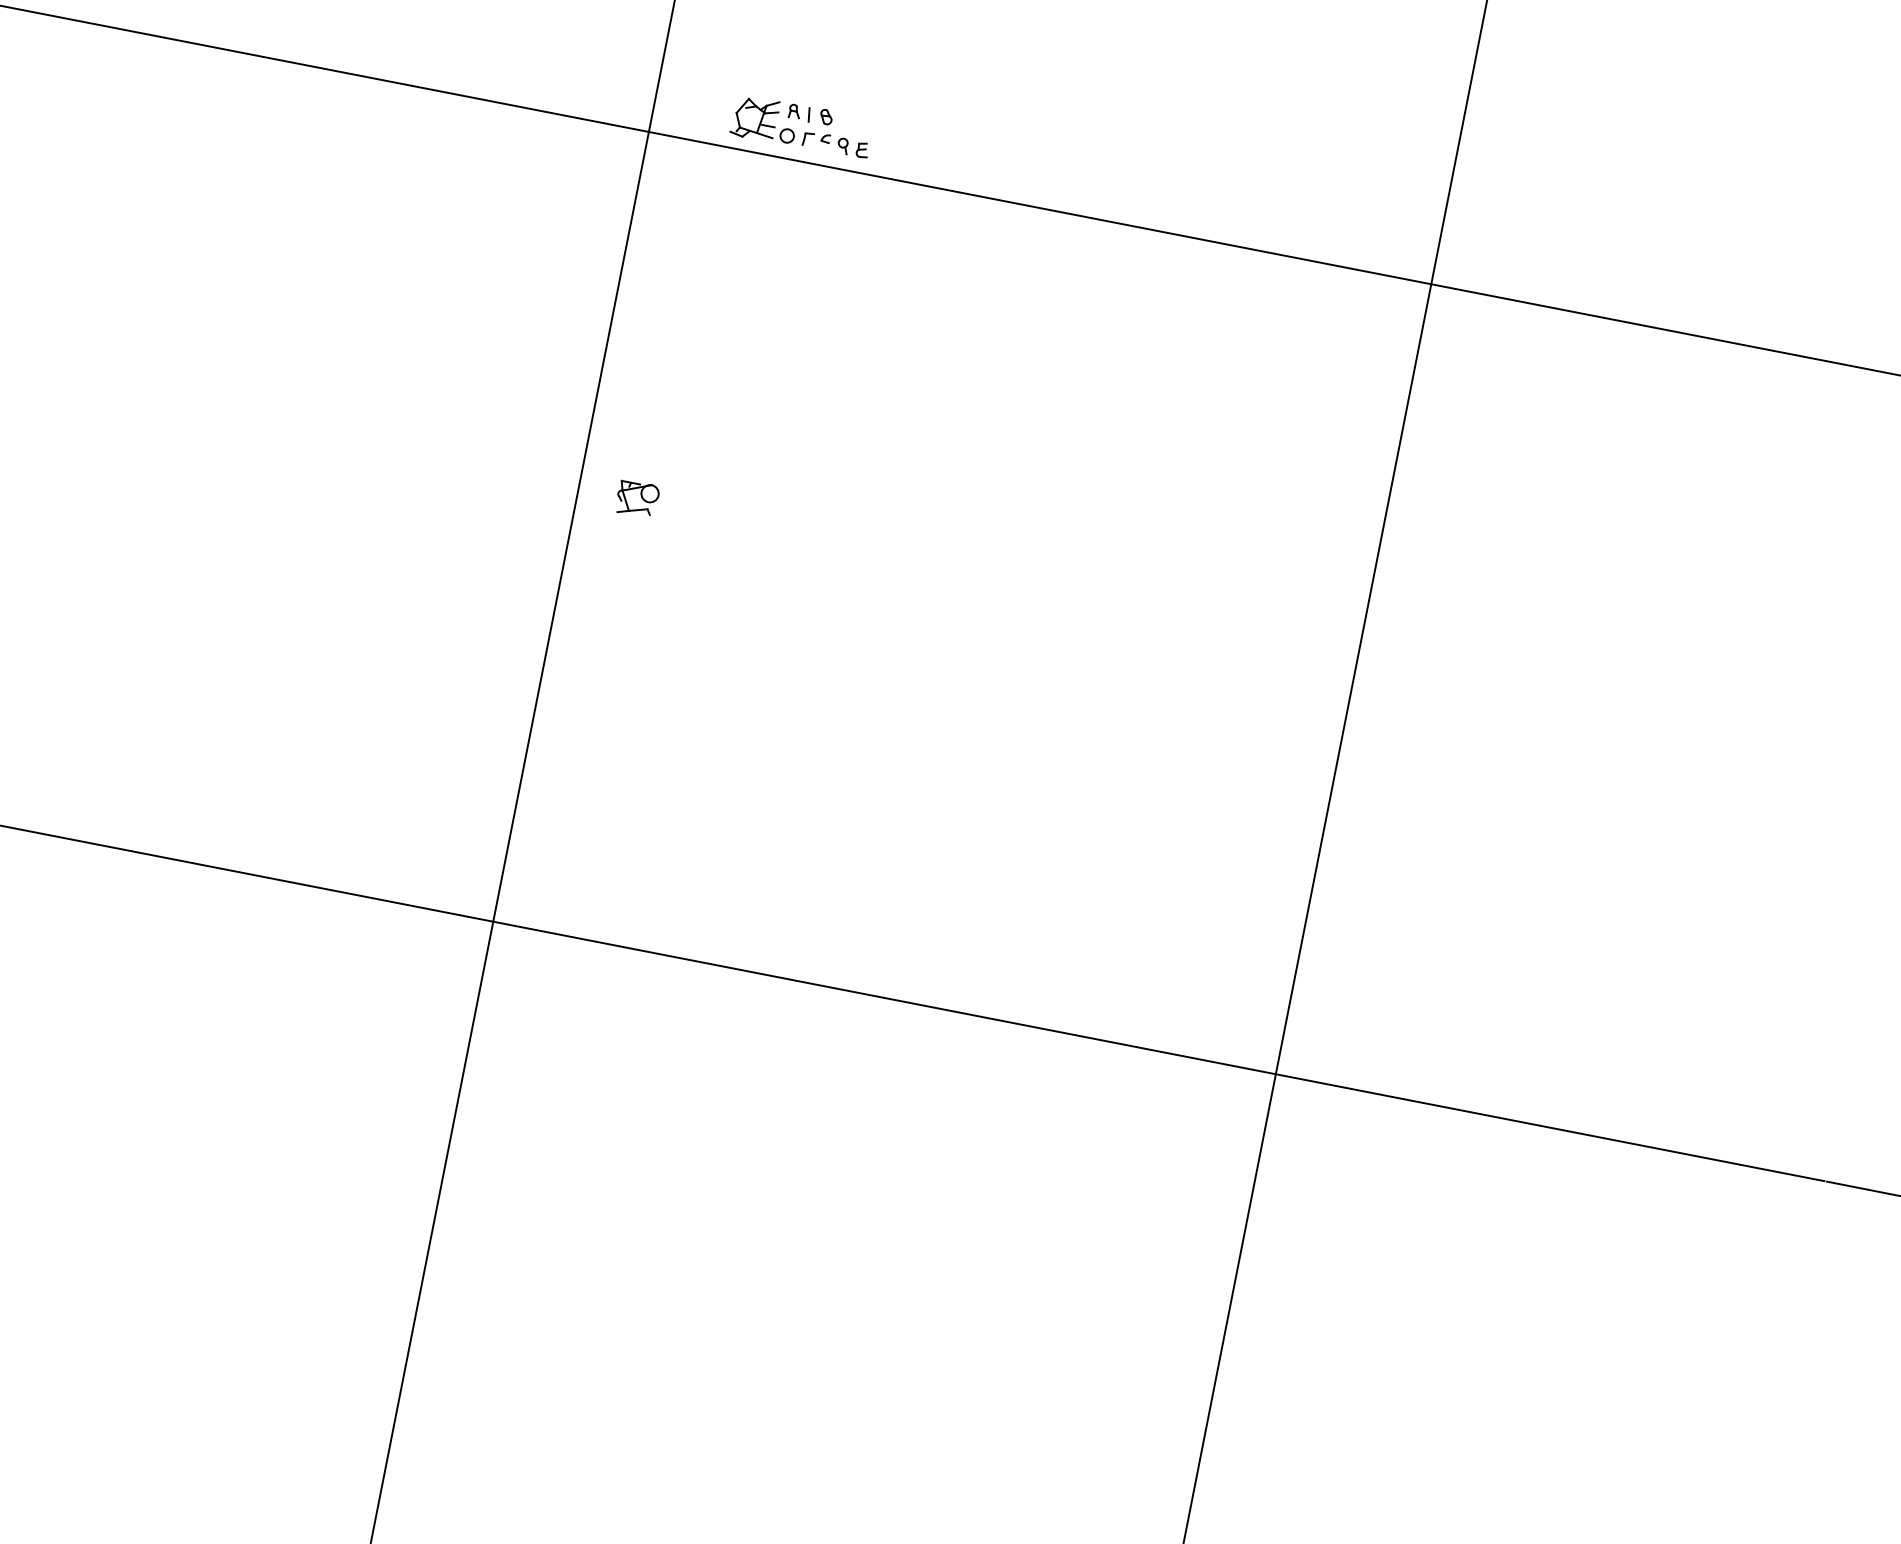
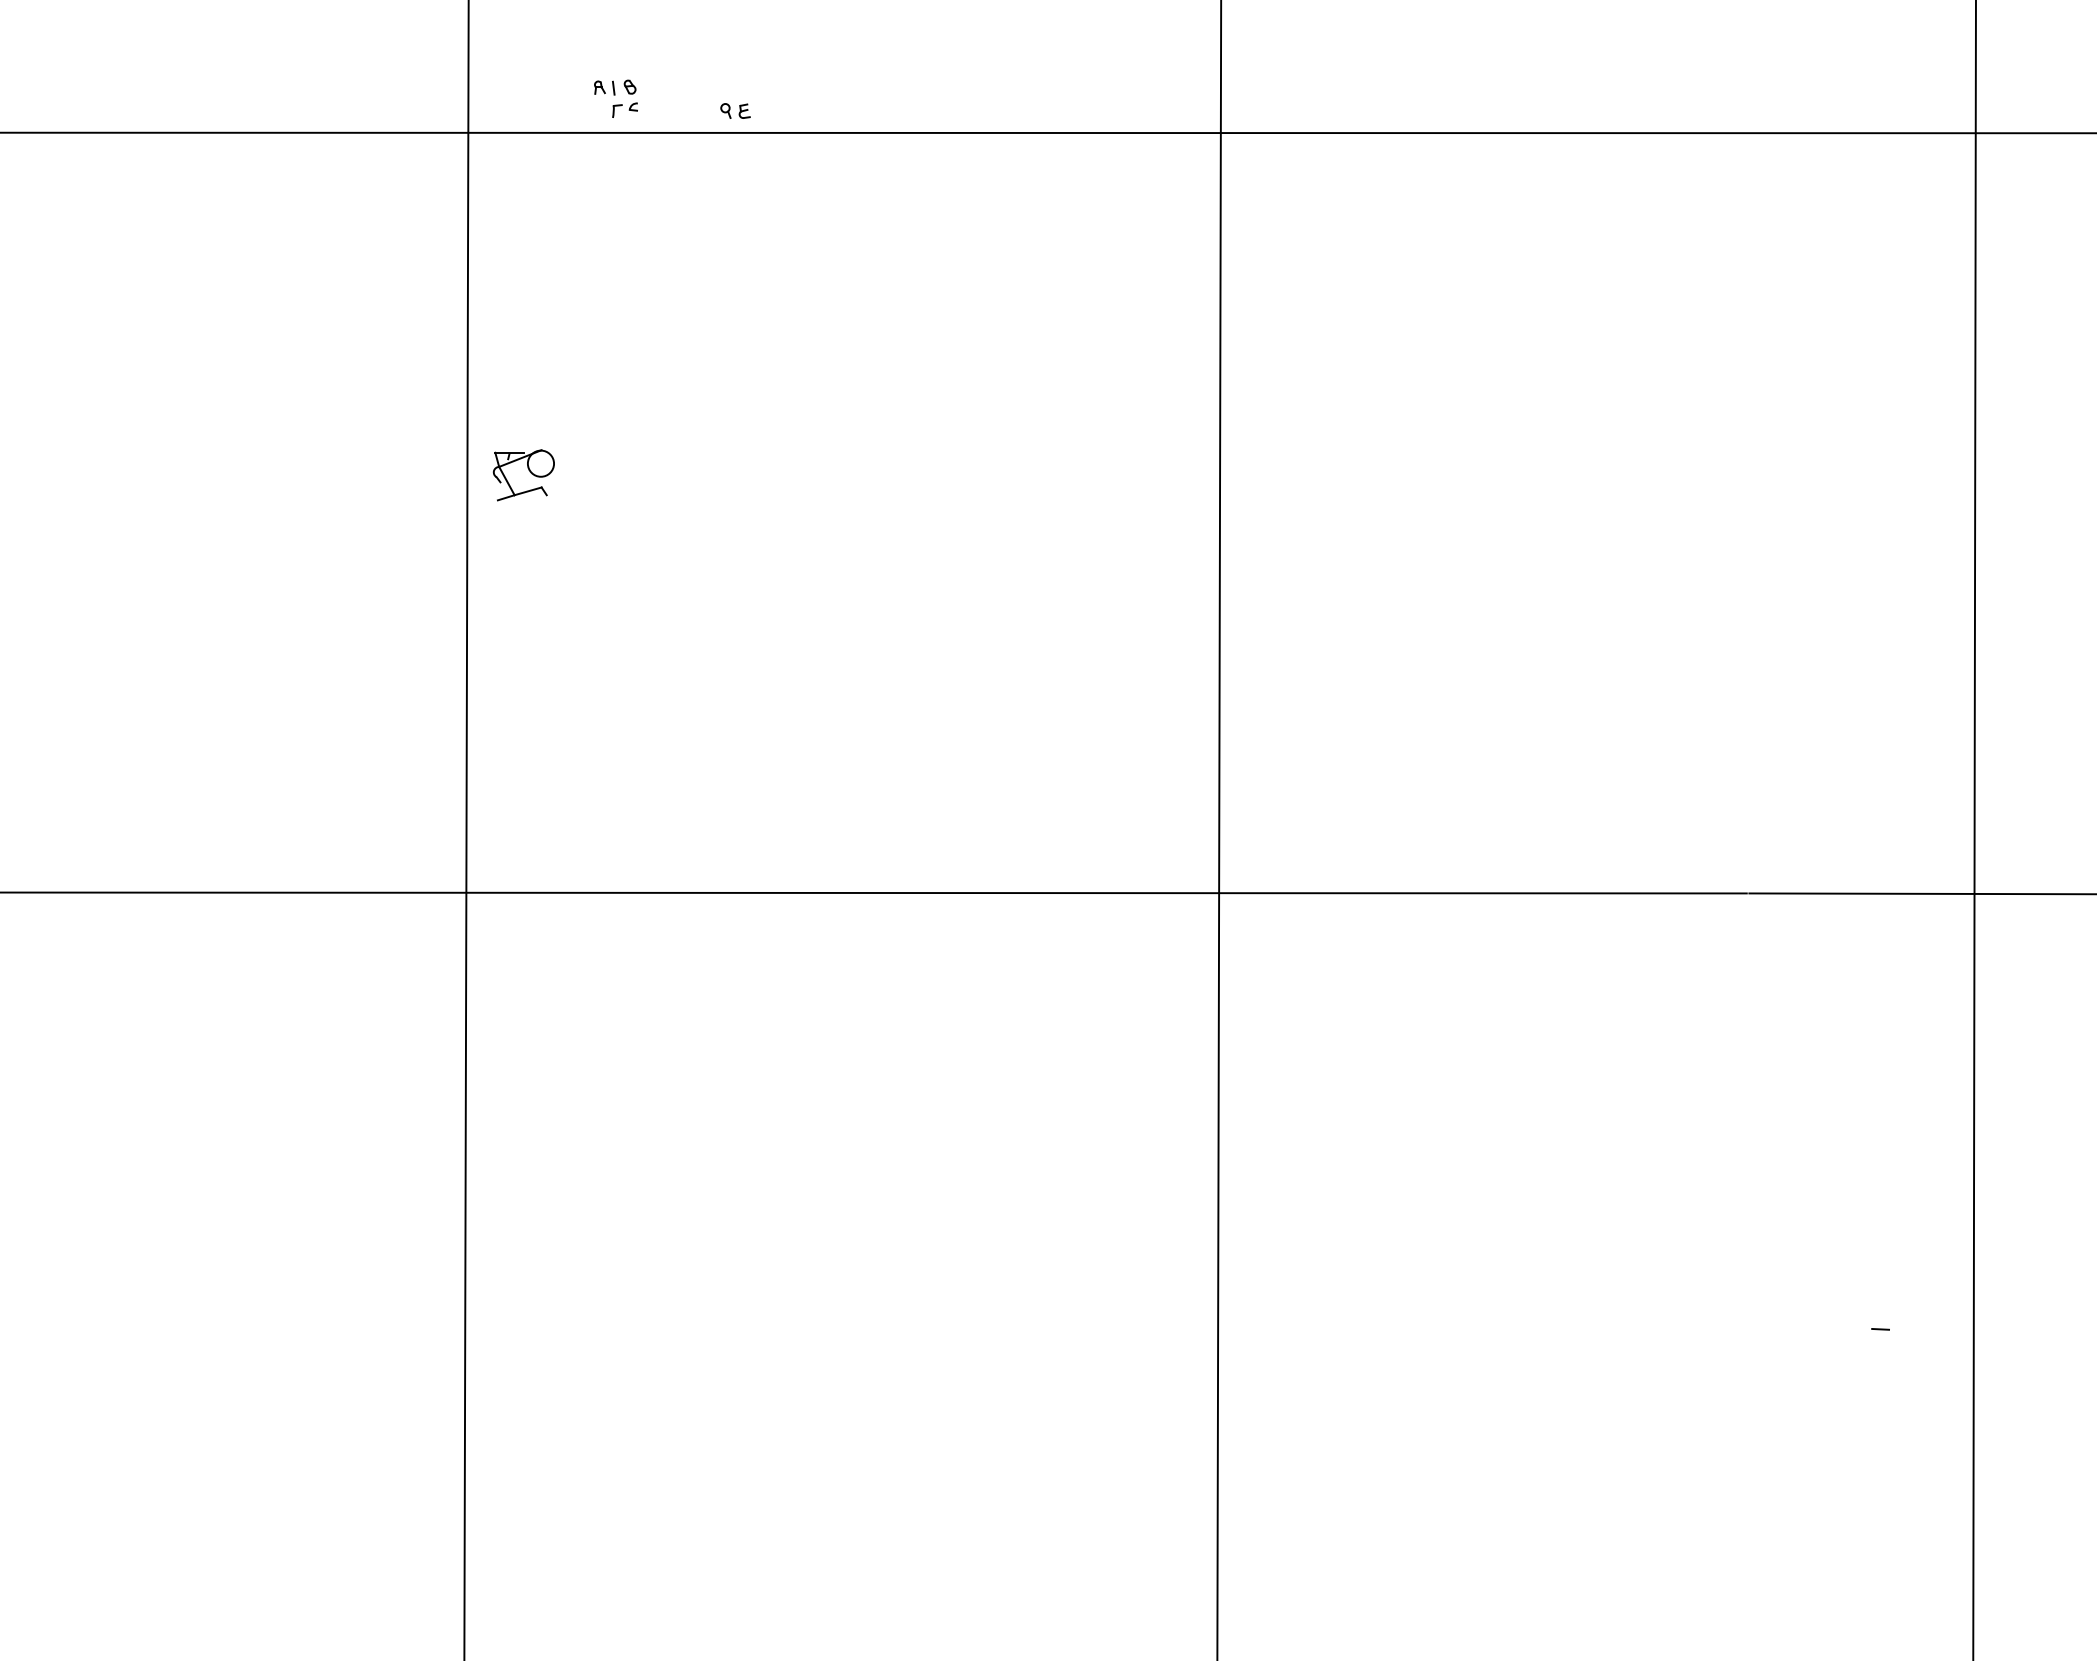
part: (764, 119) -> (573, 100), removed
part: (853, 147) -> (735, 110), moved
part: (637, 498) -> (523, 474), size x1.6

